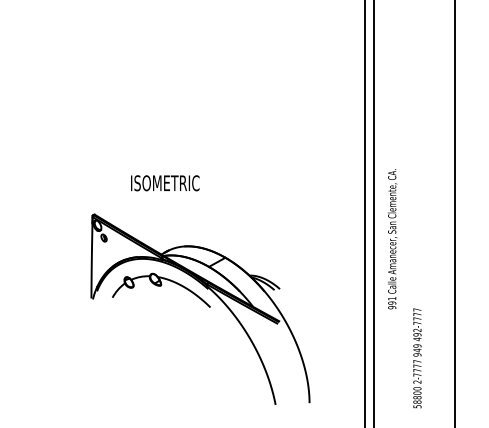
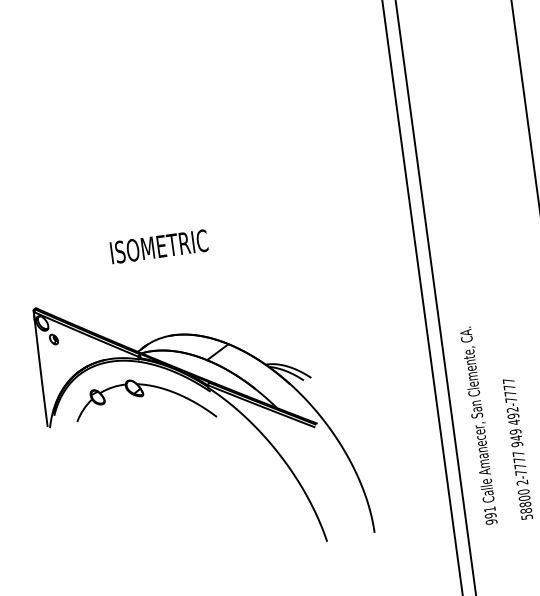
text: (165, 183) -> (159, 247), moved
text: (392, 239) -> (479, 426), moved

